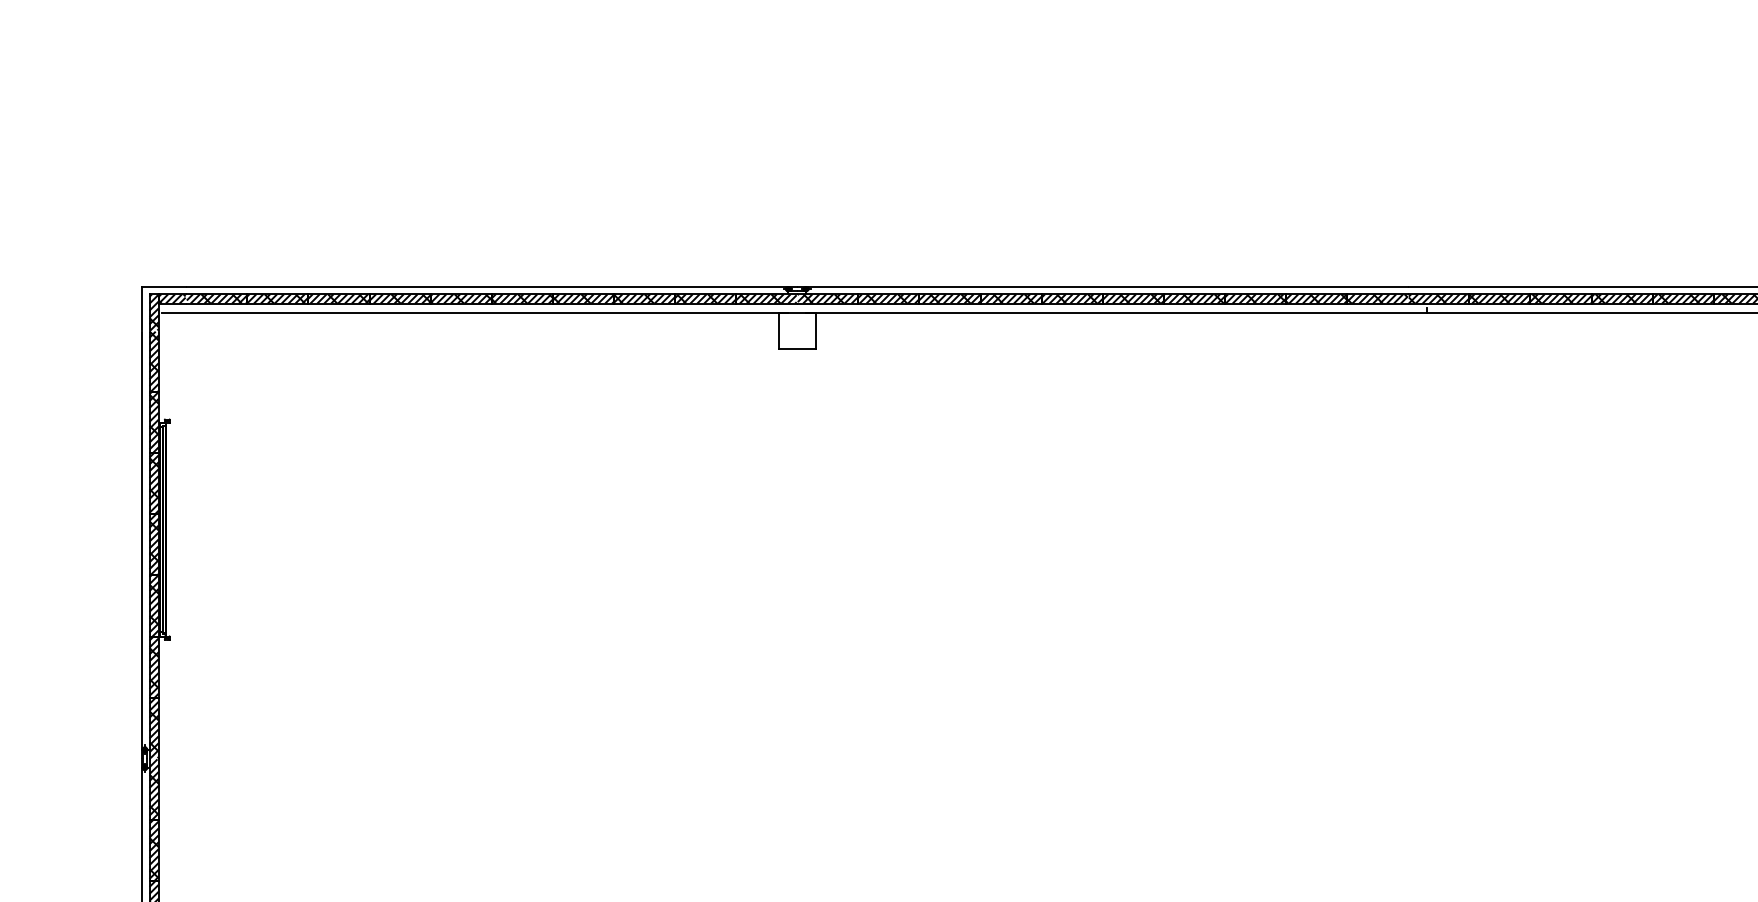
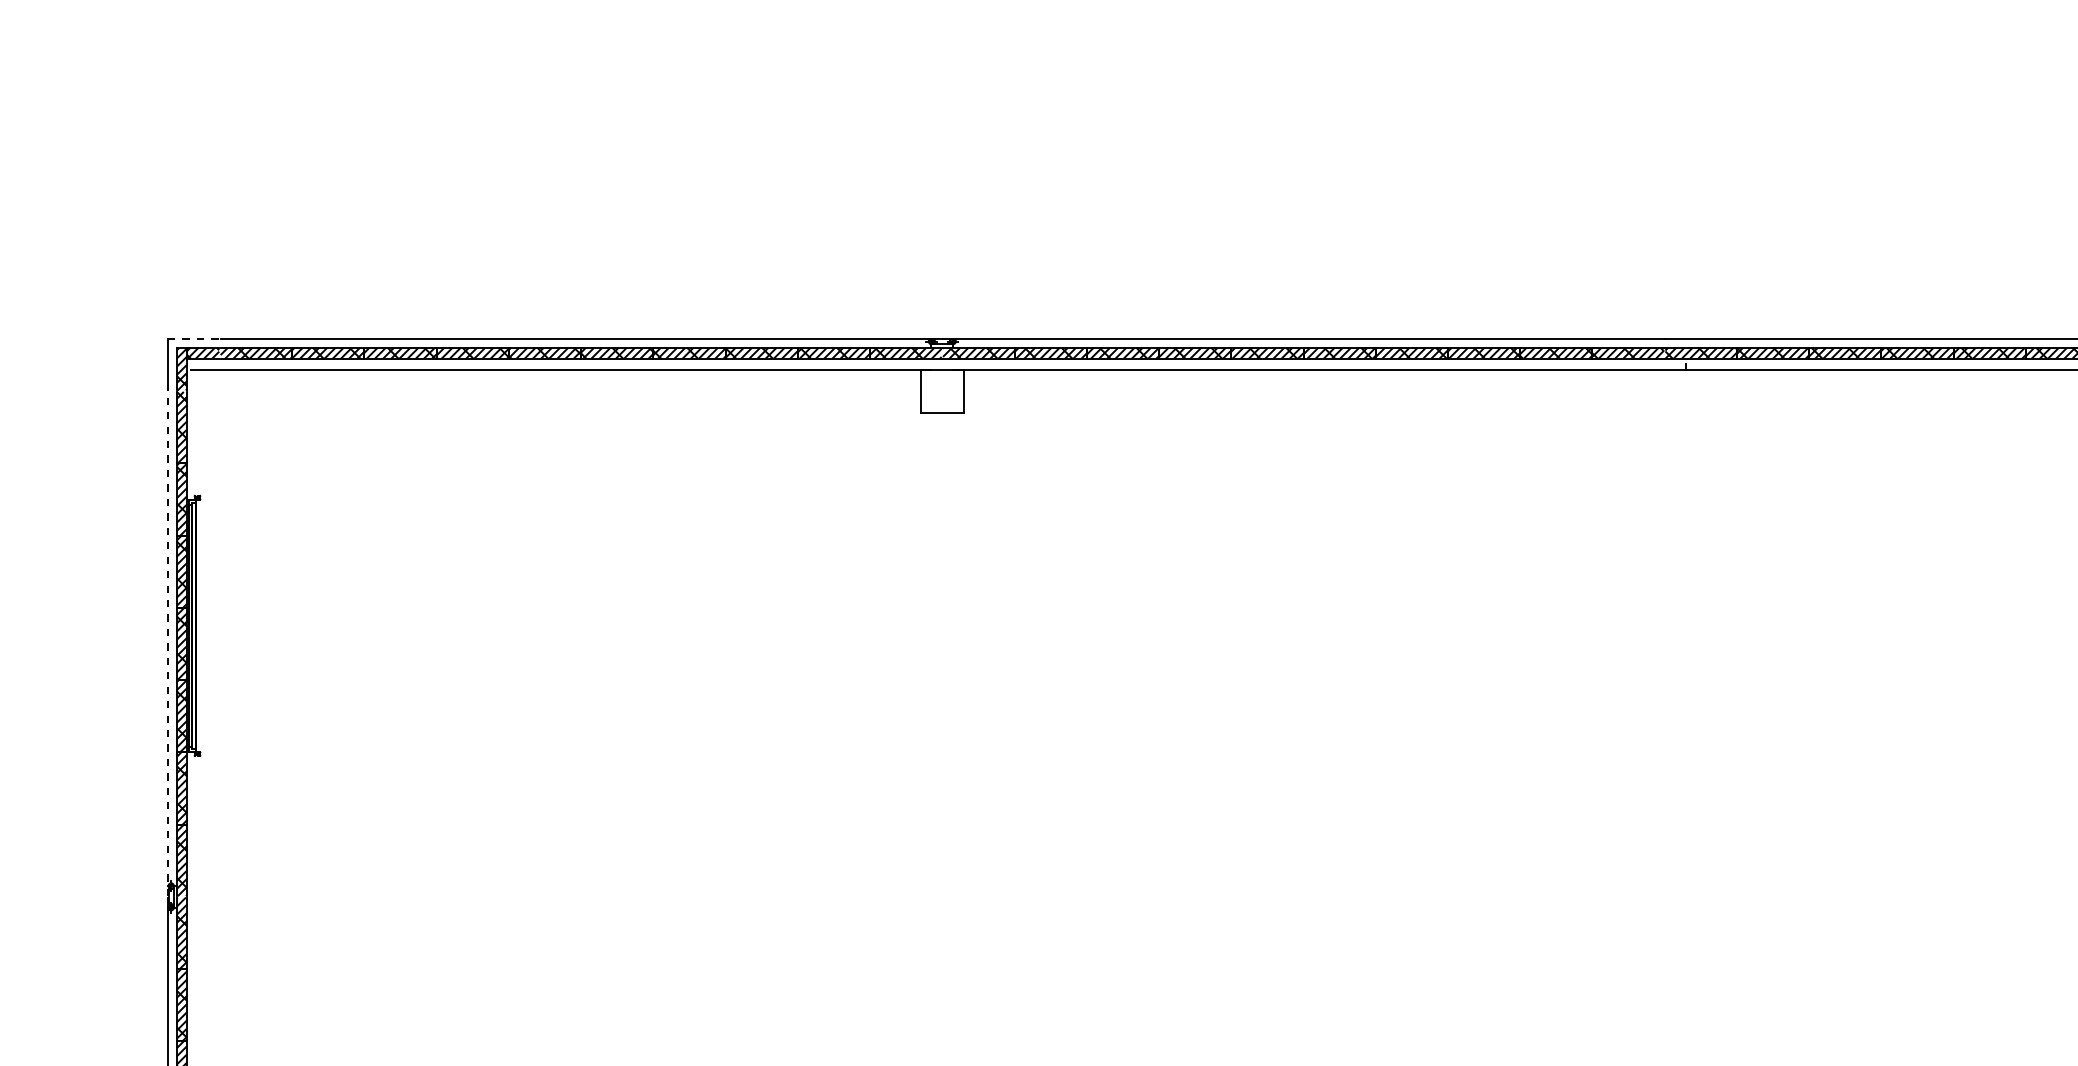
line: (163, 287) -> (193, 339), solid -> dashed
line: (141, 544) -> (167, 643), solid -> dashed

